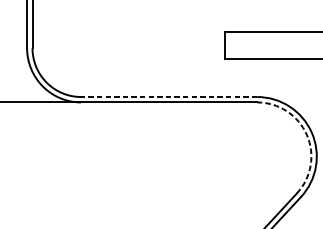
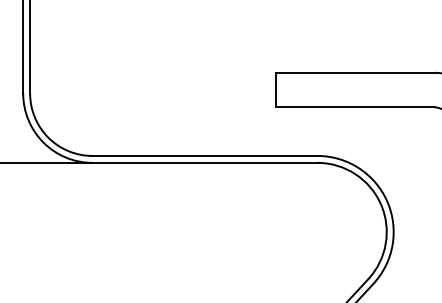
line: (168, 96) -> (204, 155), dashed -> solid
arc: (306, 134) -> (380, 204), dashed -> solid

